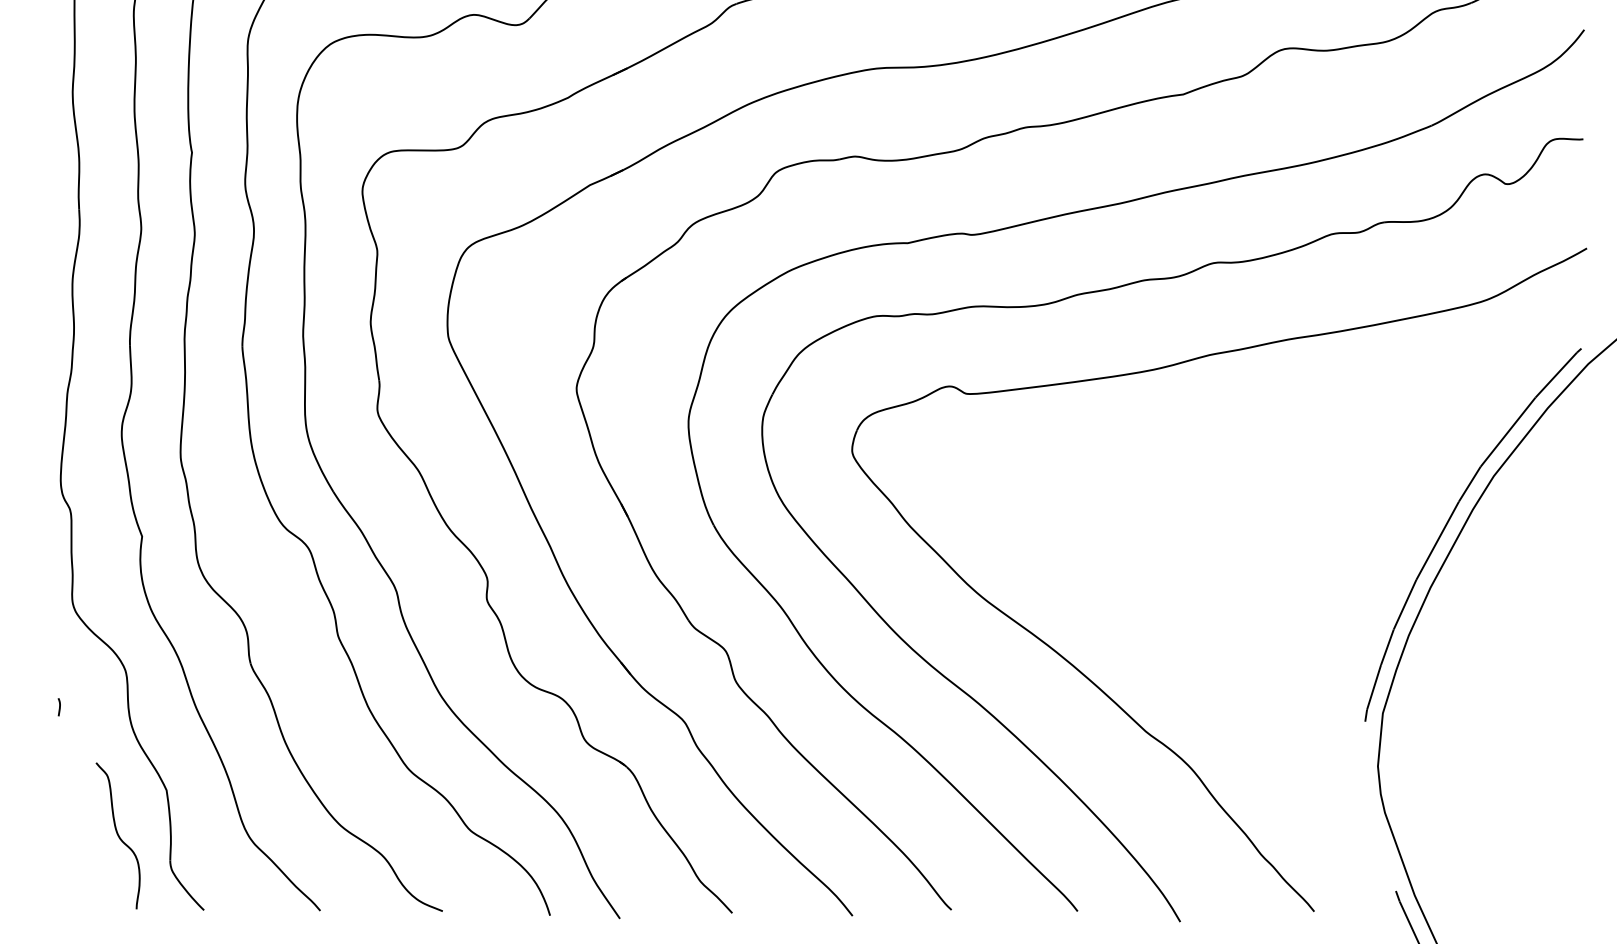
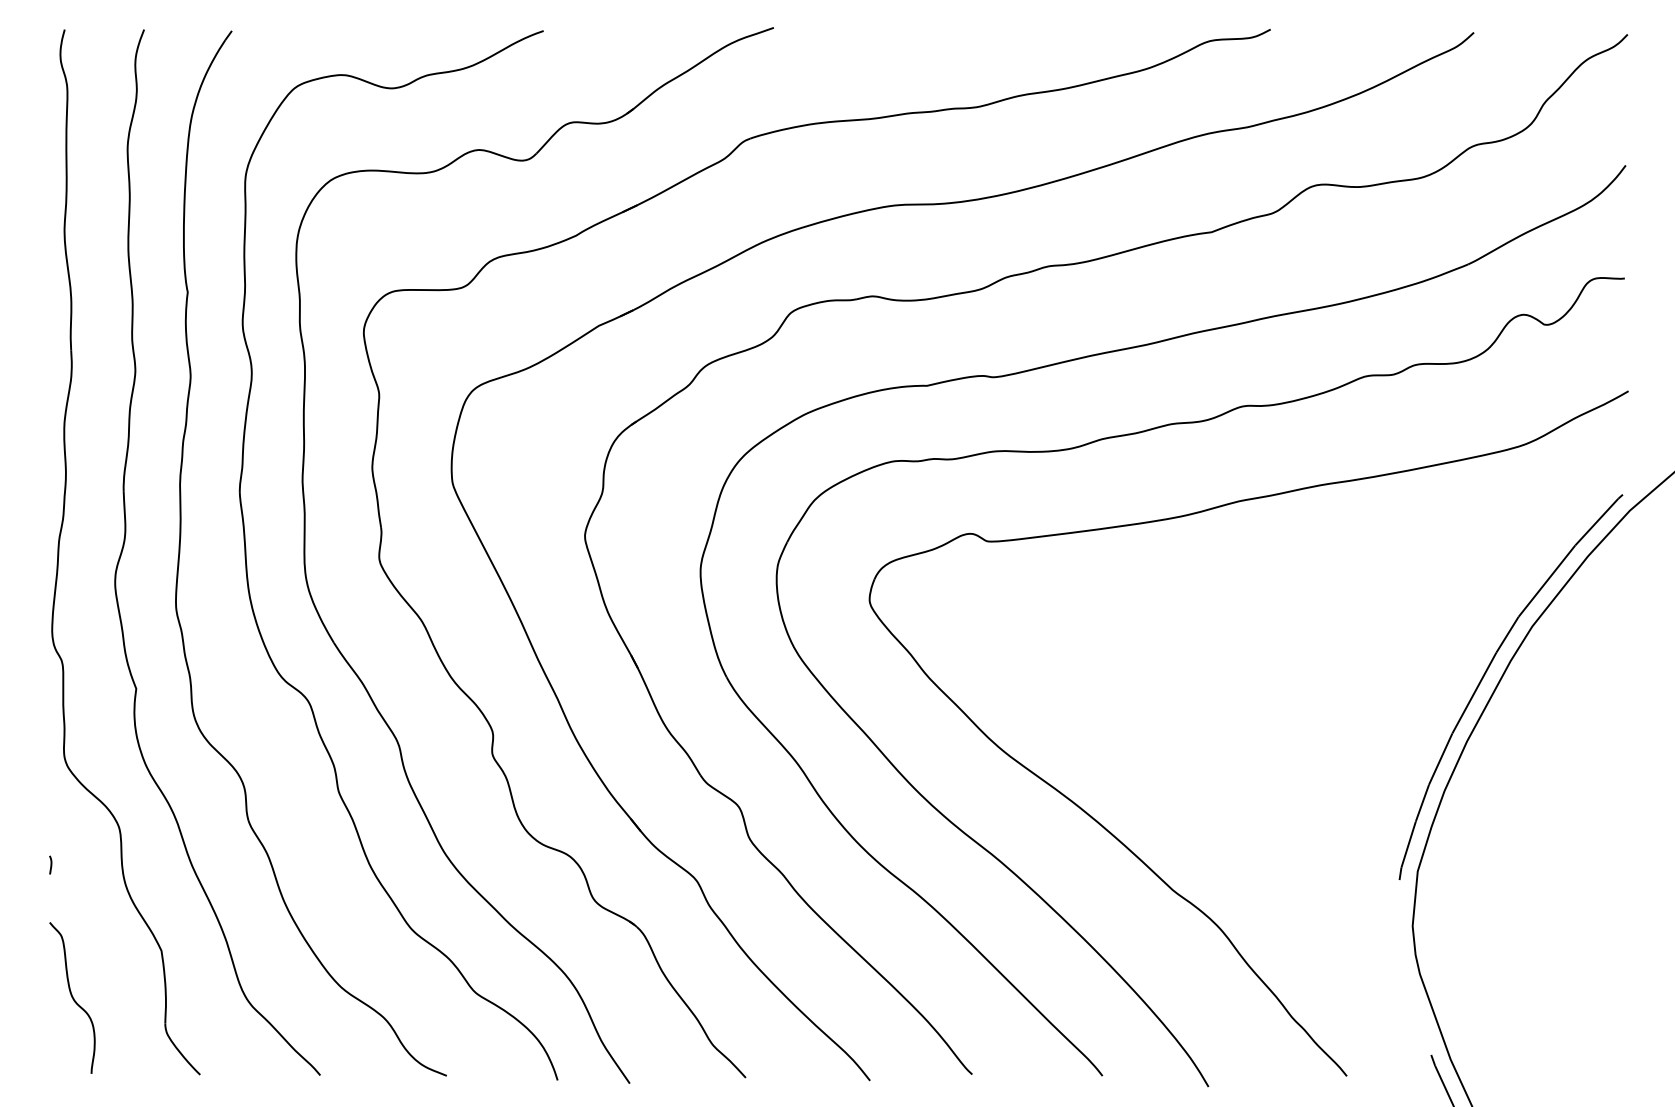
curve: (118, 835) -> (72, 997), moved

